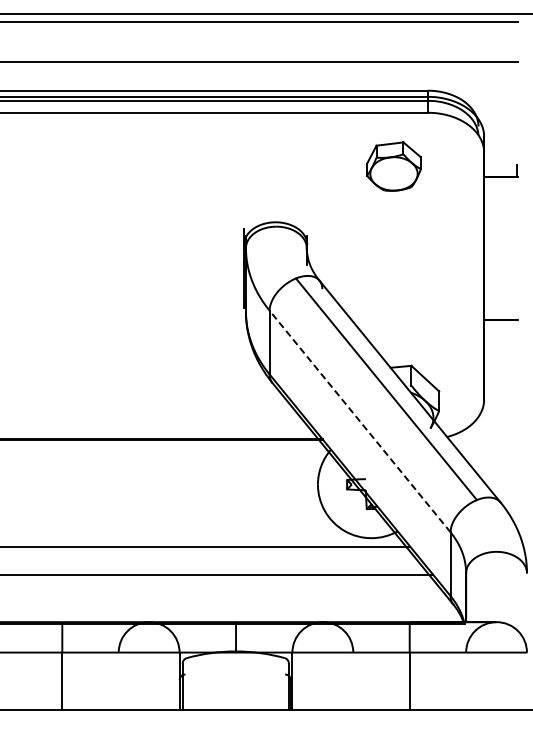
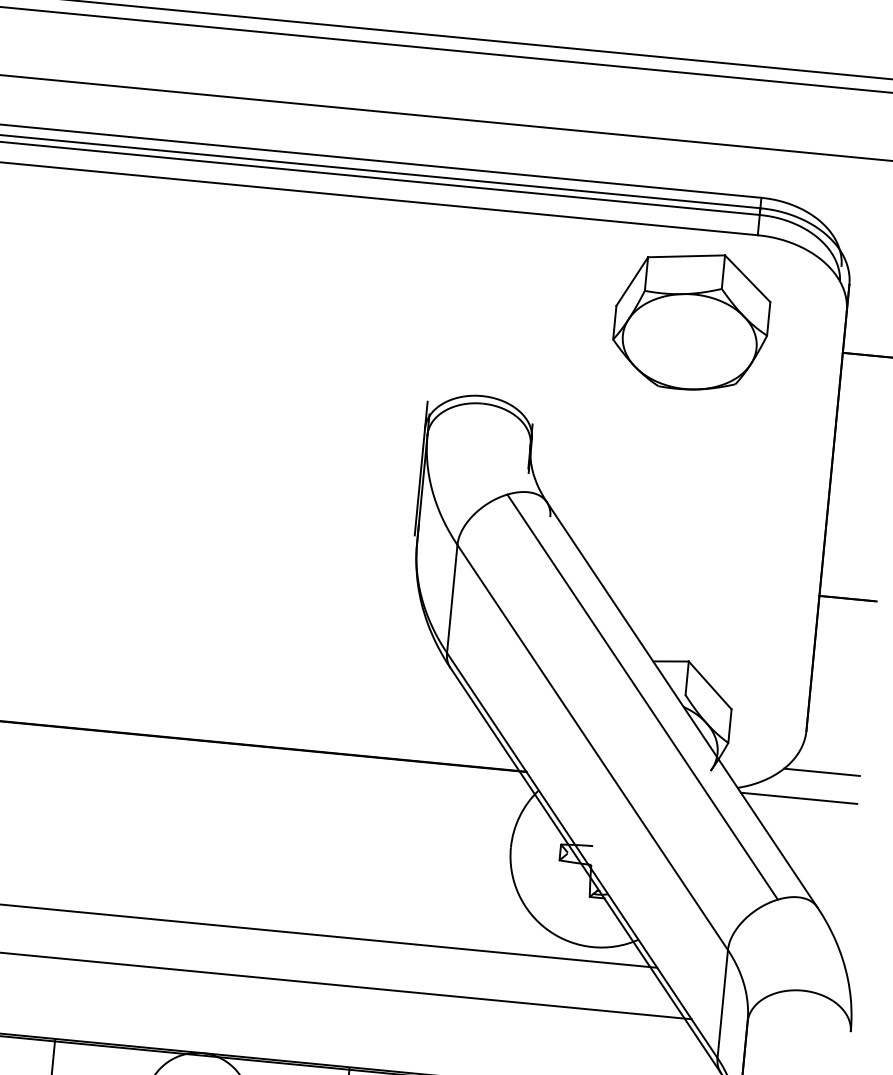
part: (393, 166) -> (690, 320), size x1.67
line: (359, 421) -> (591, 747), dashed -> solid
line: (495, 423) -> (821, 772), added
line: (483, 439) -> (798, 798), added

